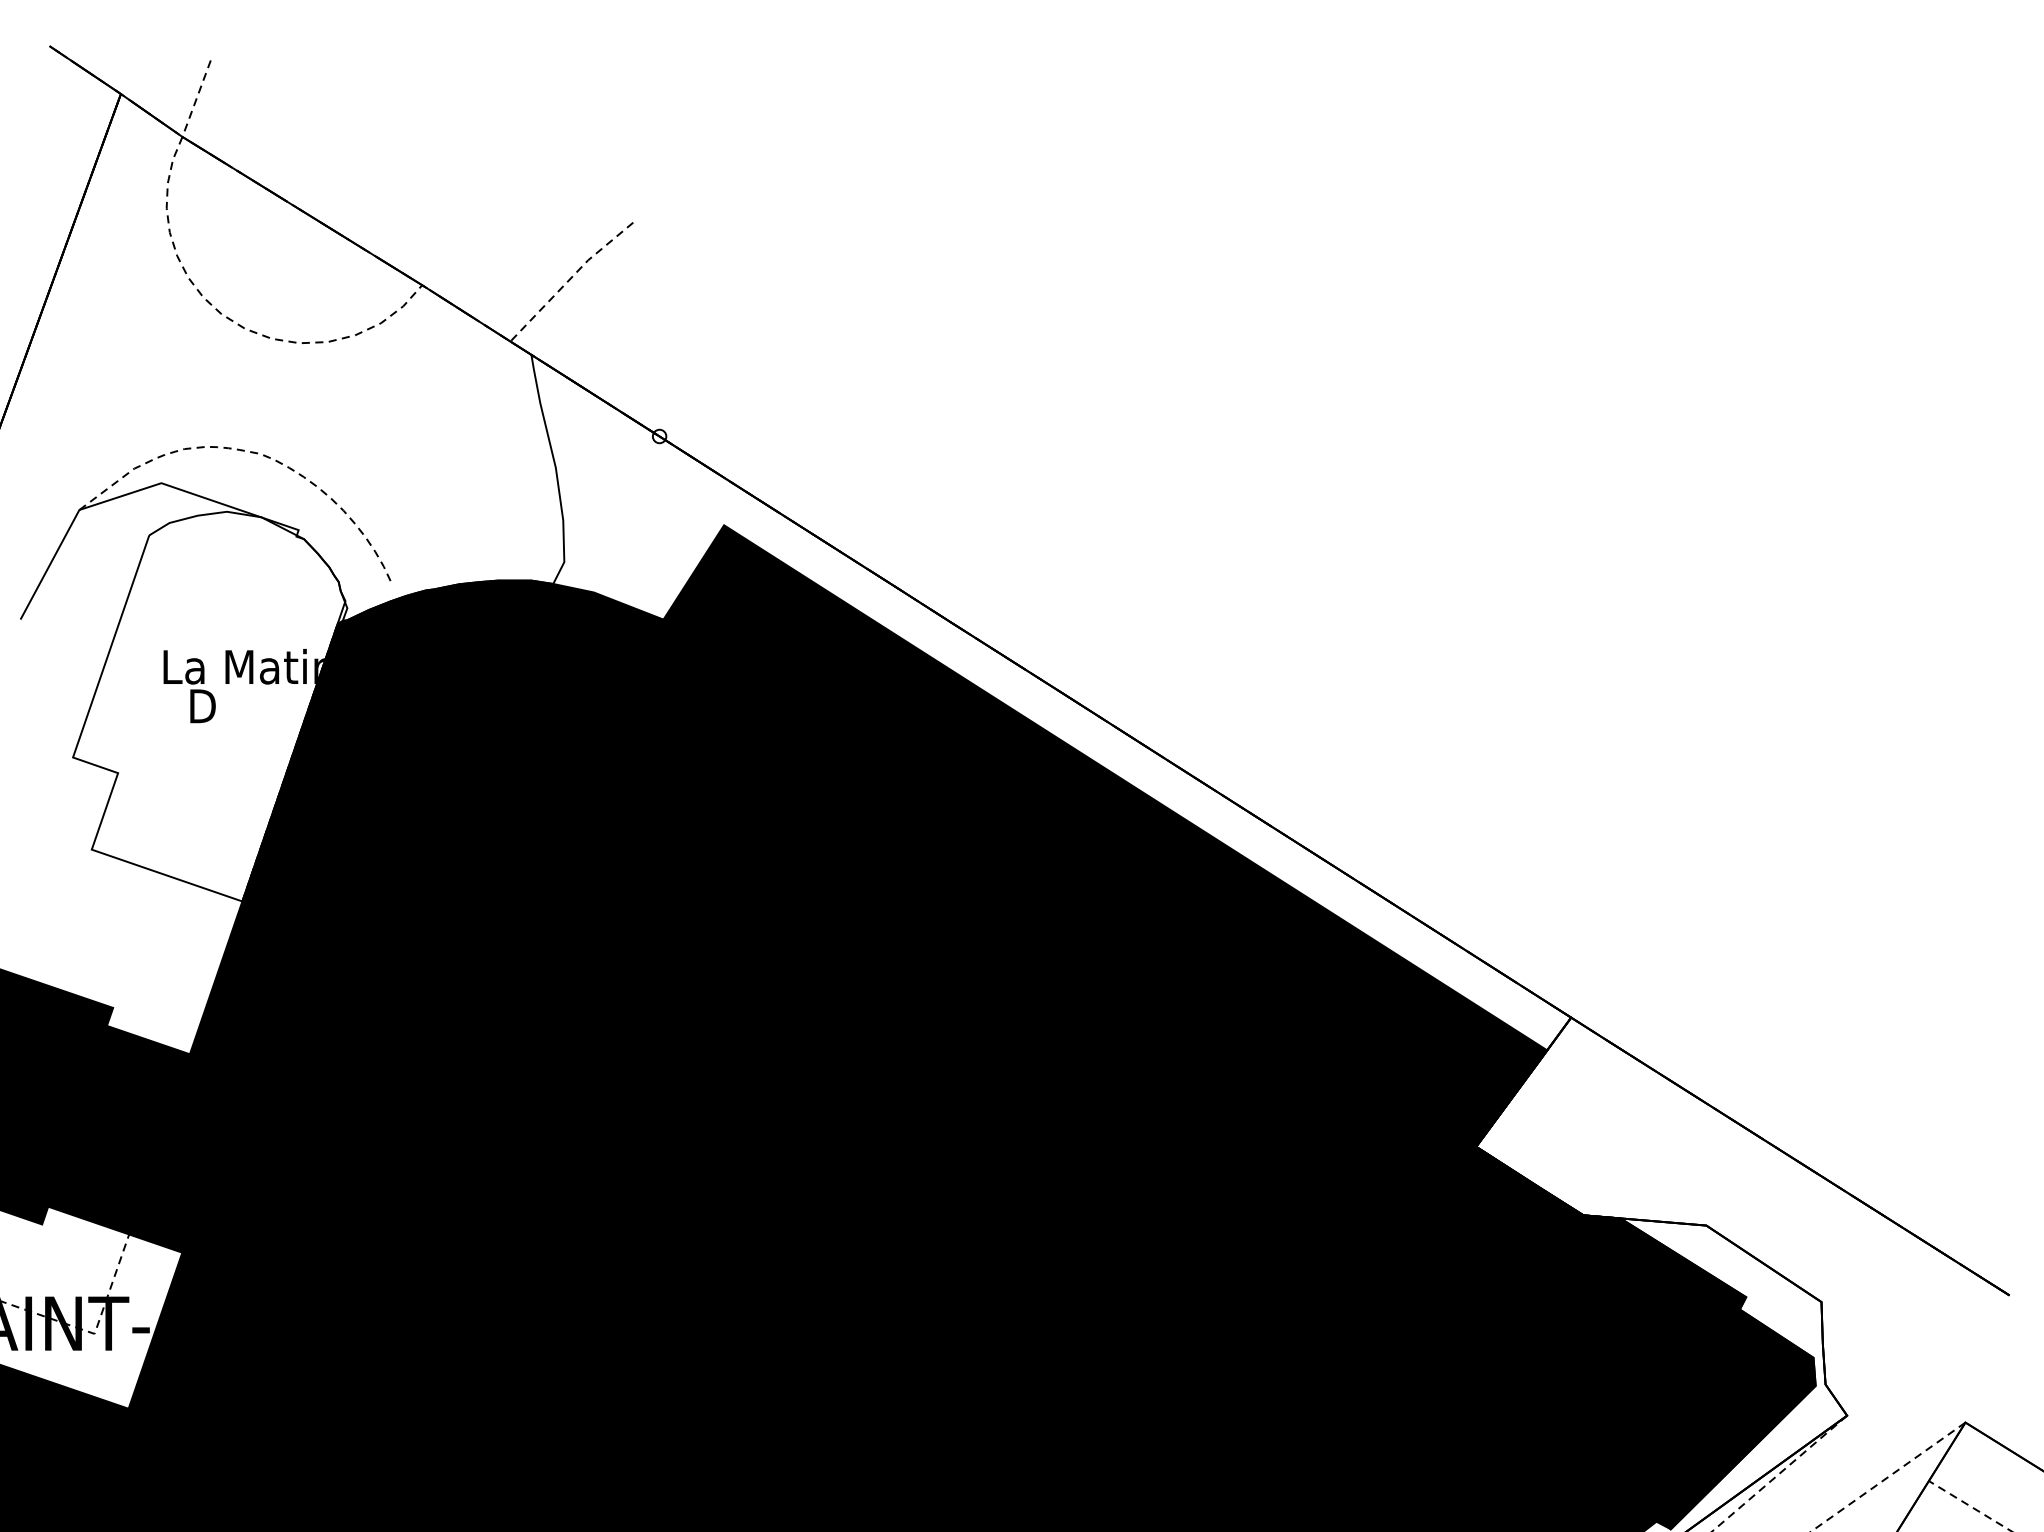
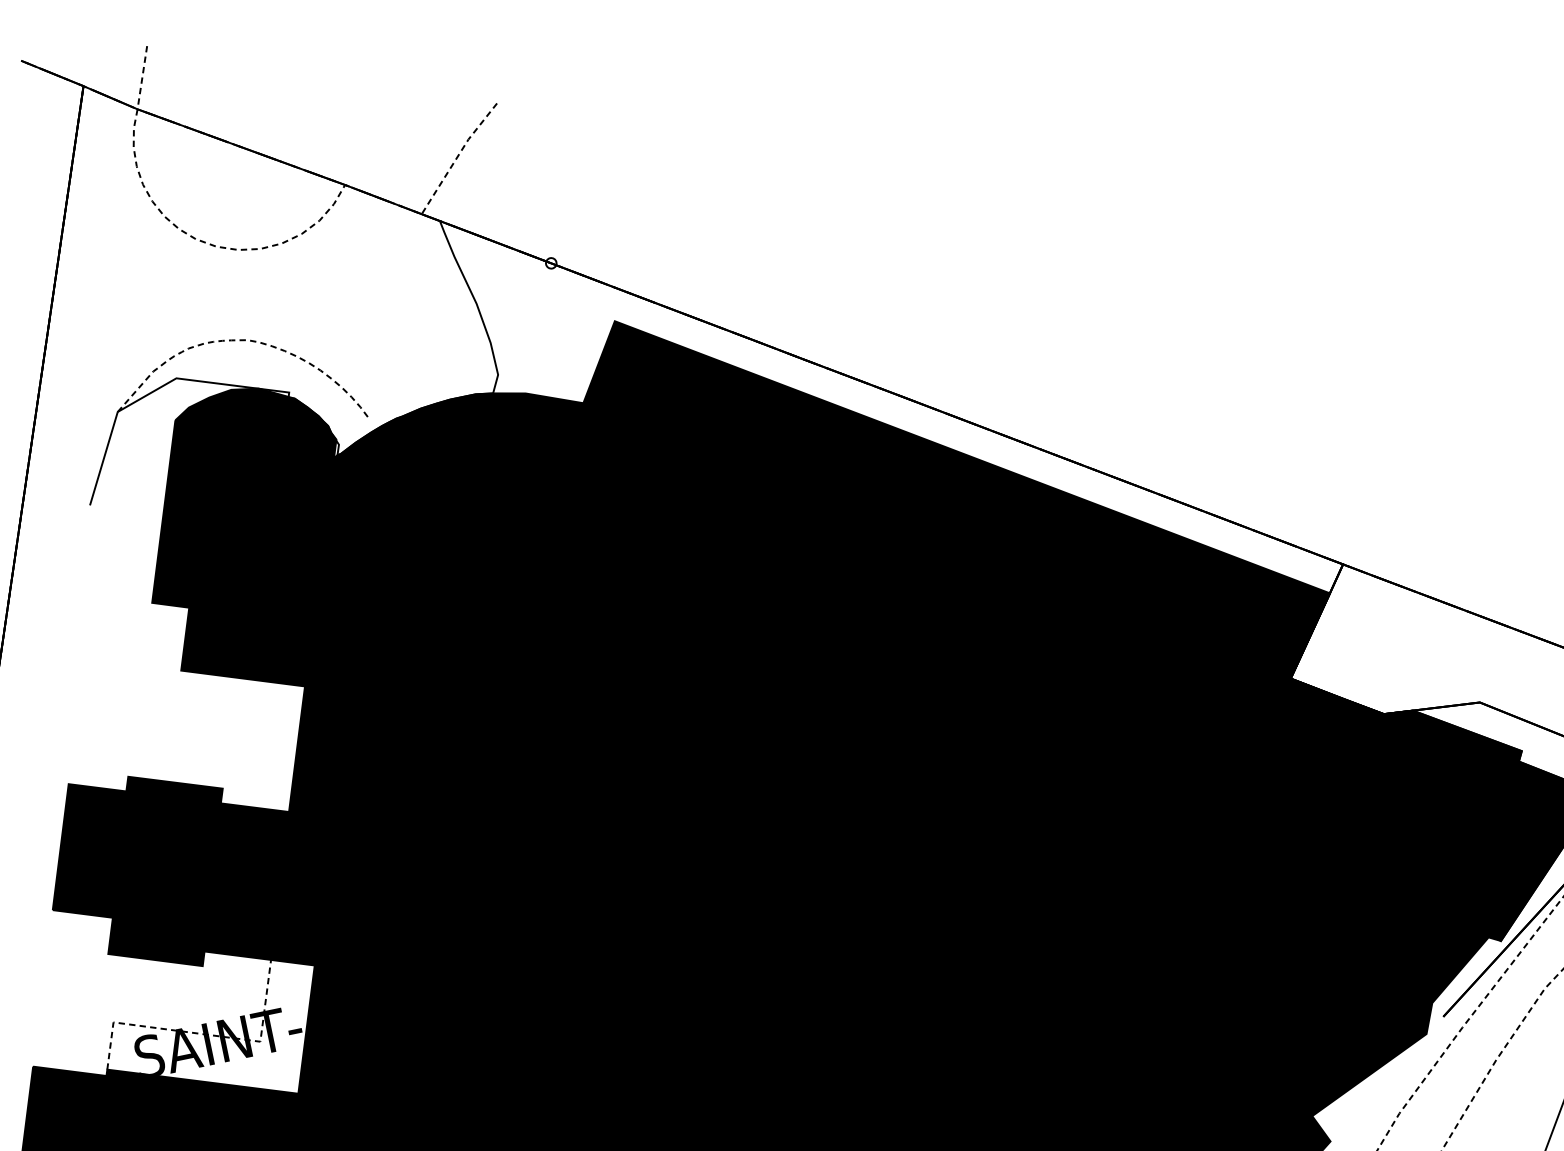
fill: (209, 706) -> (248, 542), added

